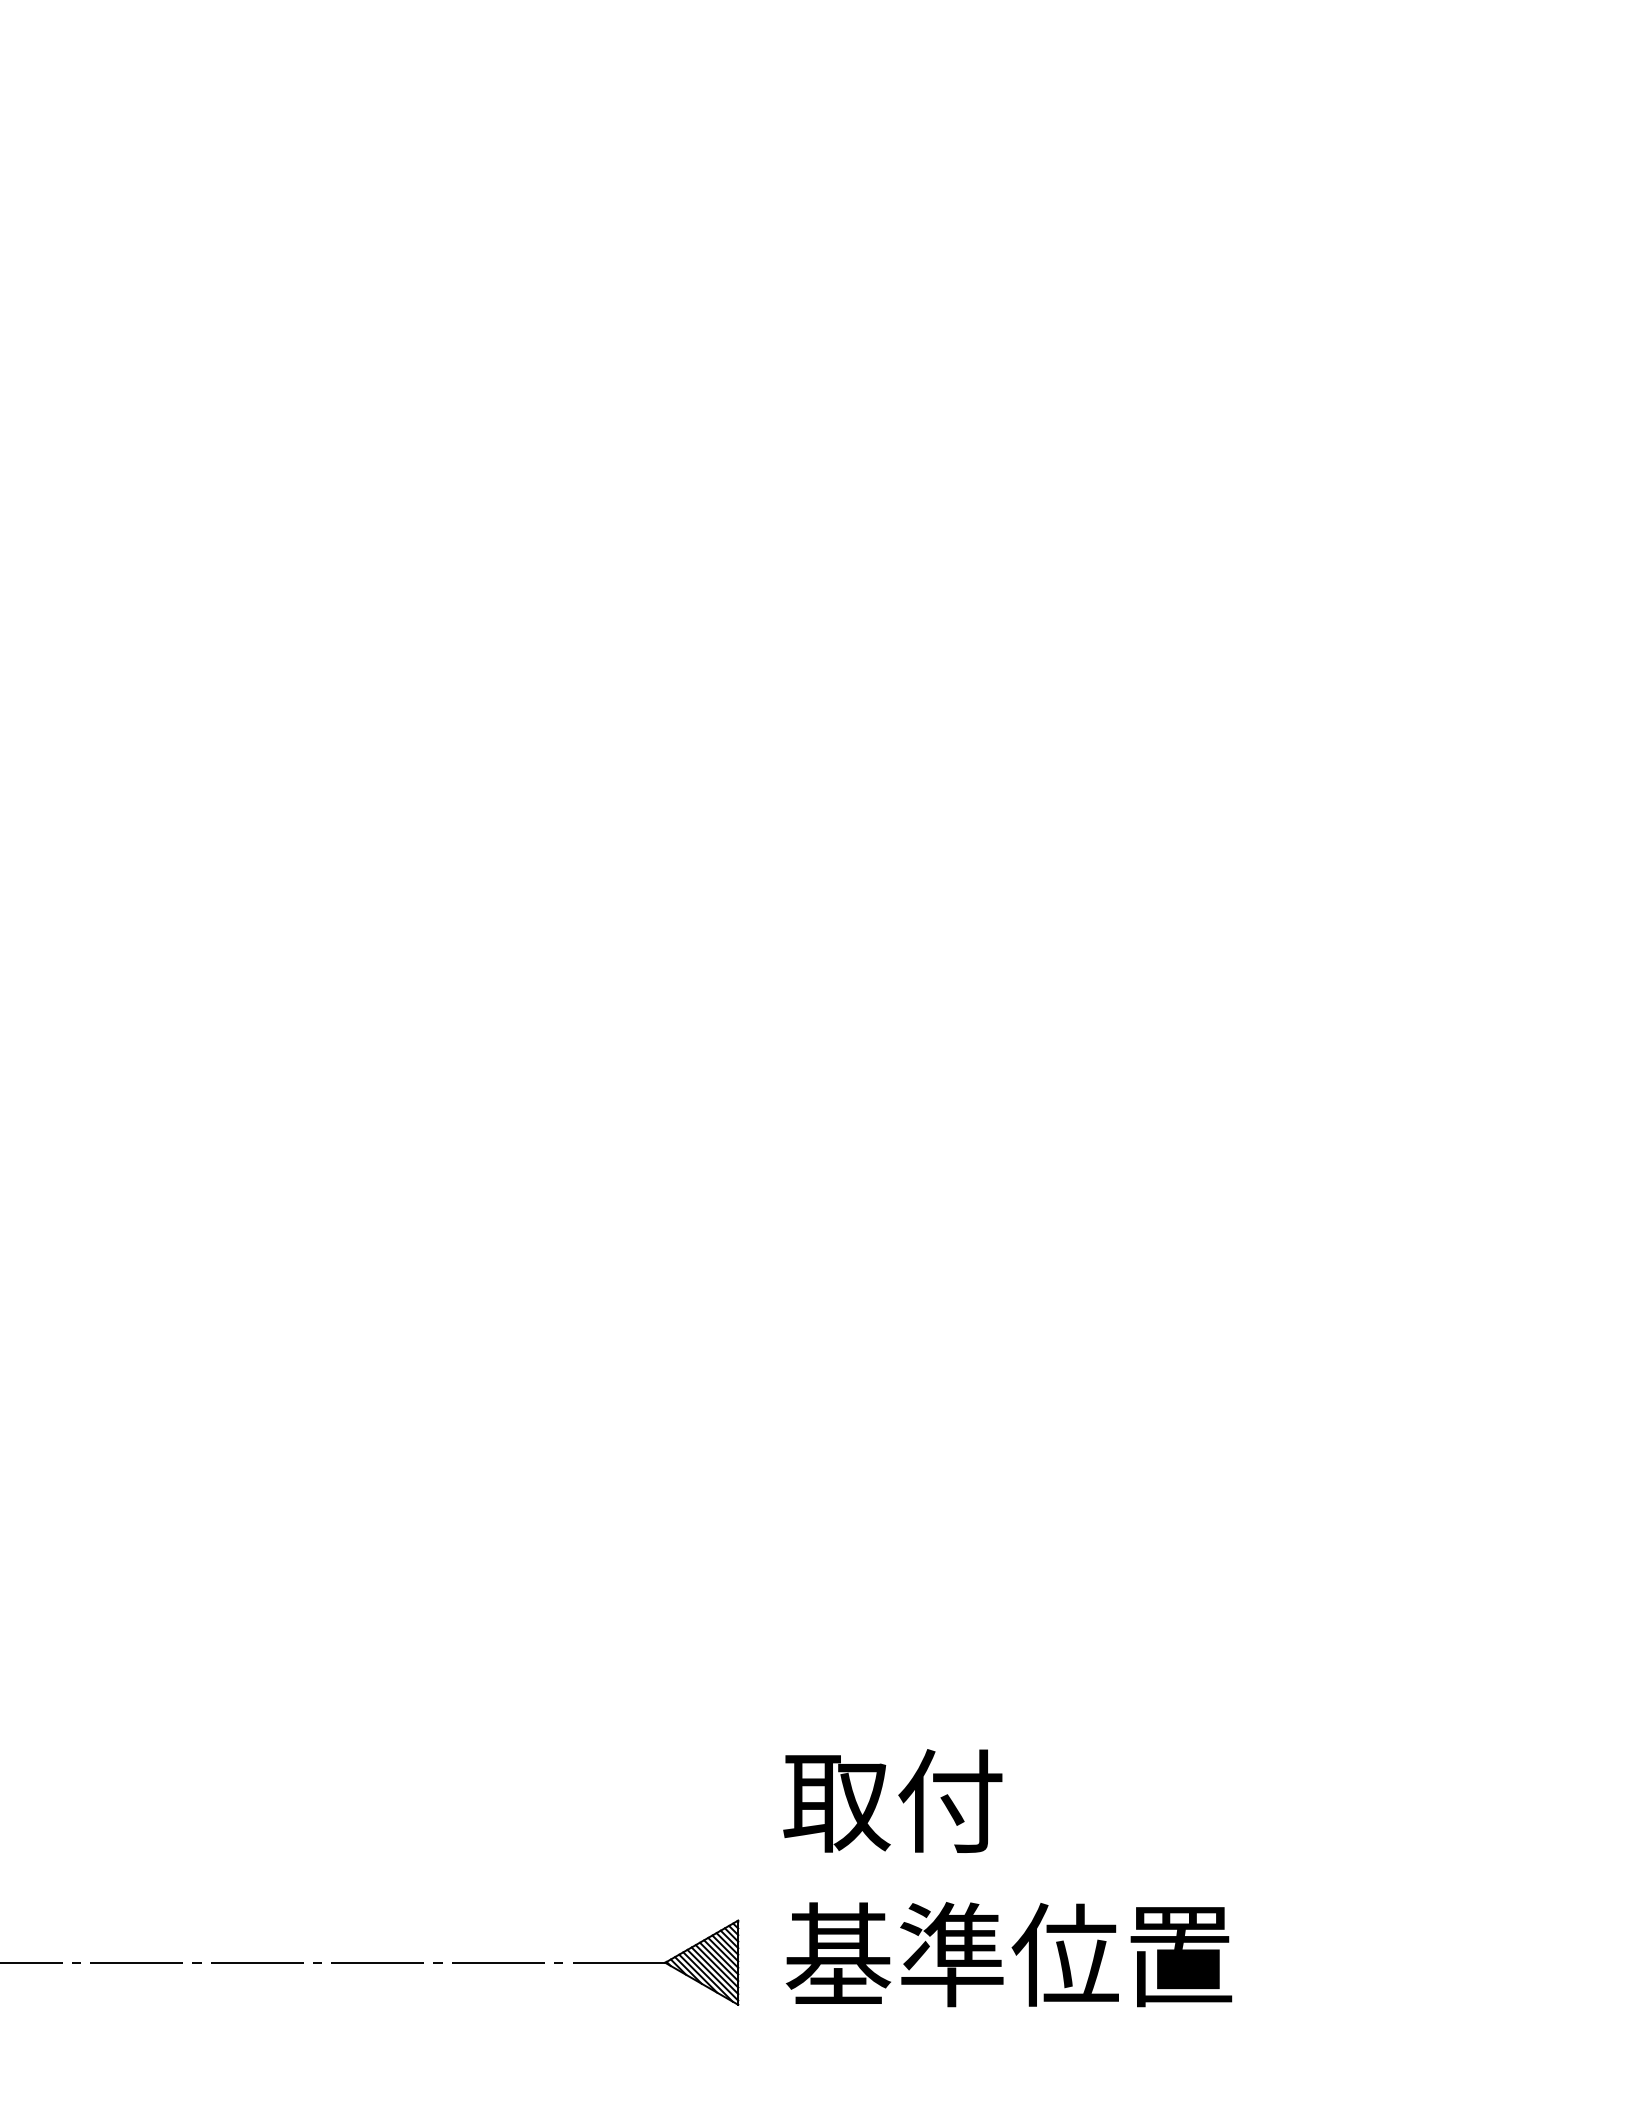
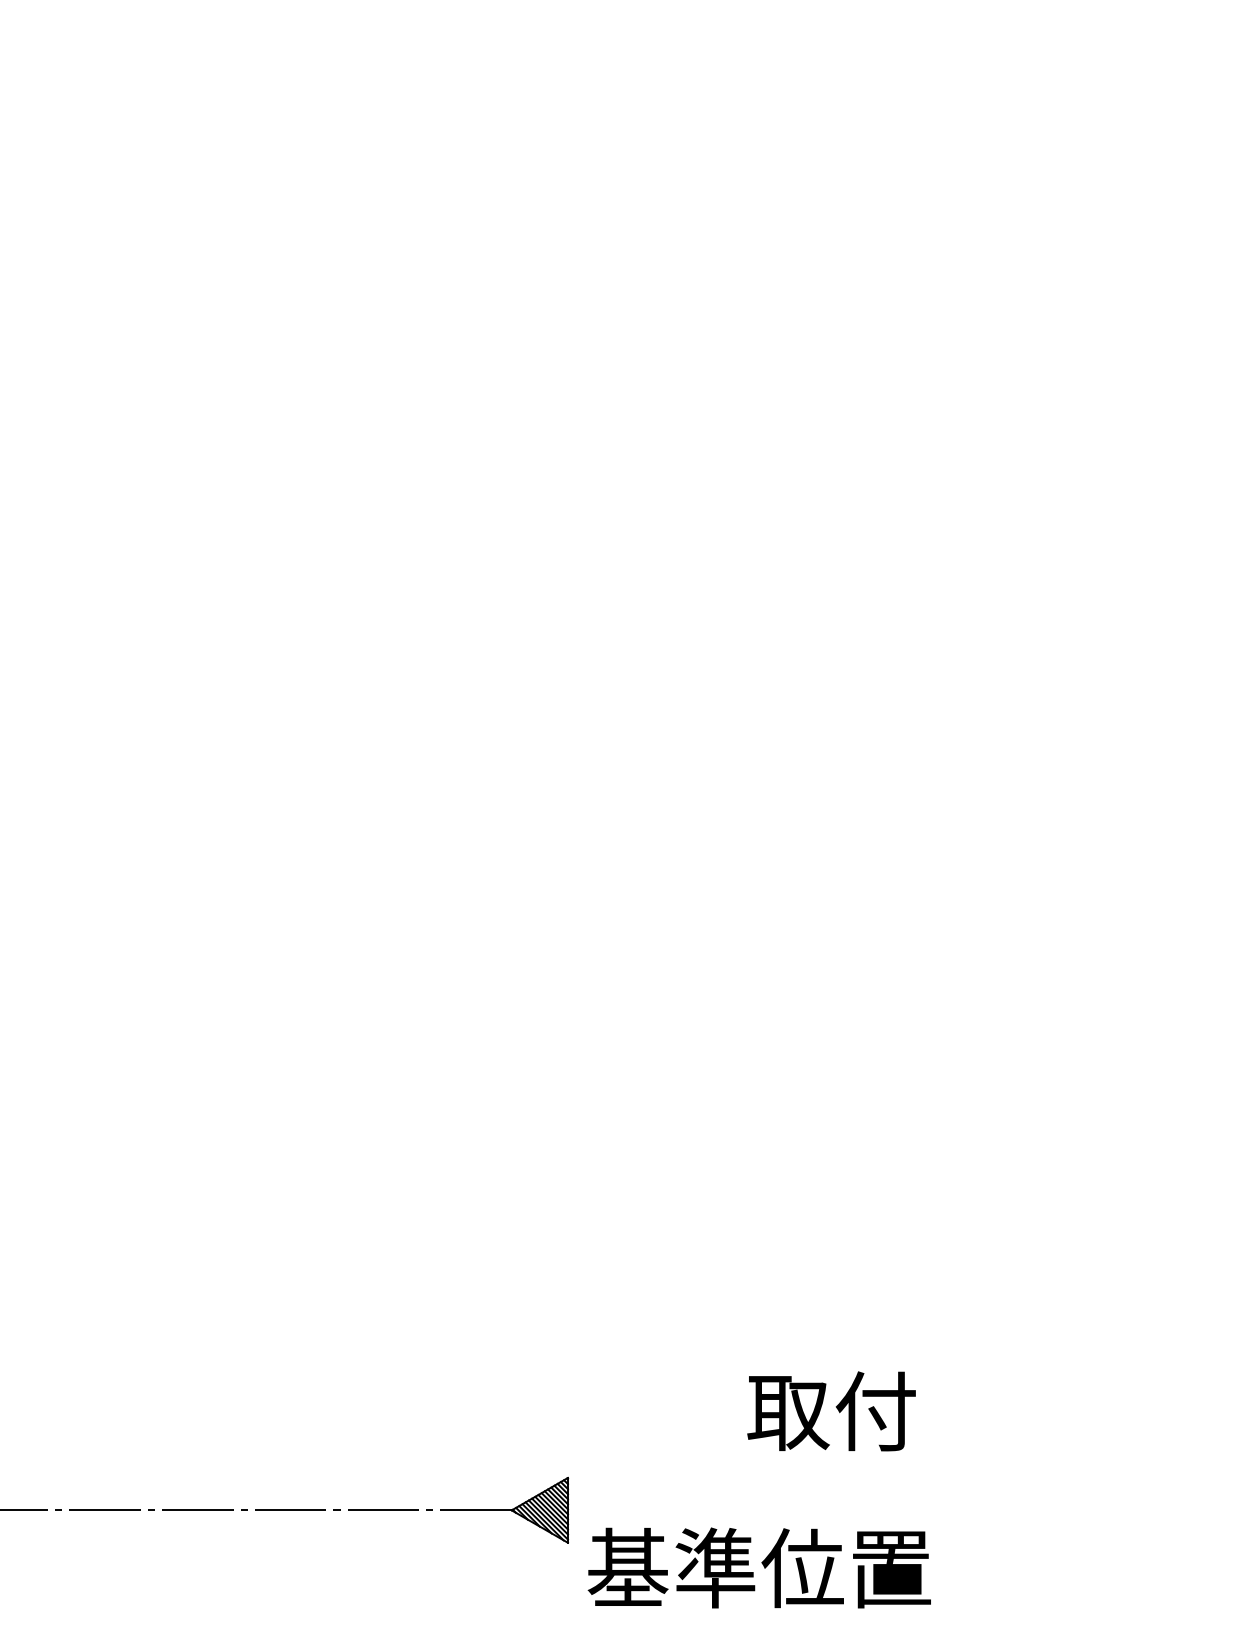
text: (892, 1800) -> (831, 1410), moved
text: (1009, 1954) -> (759, 1567), moved

